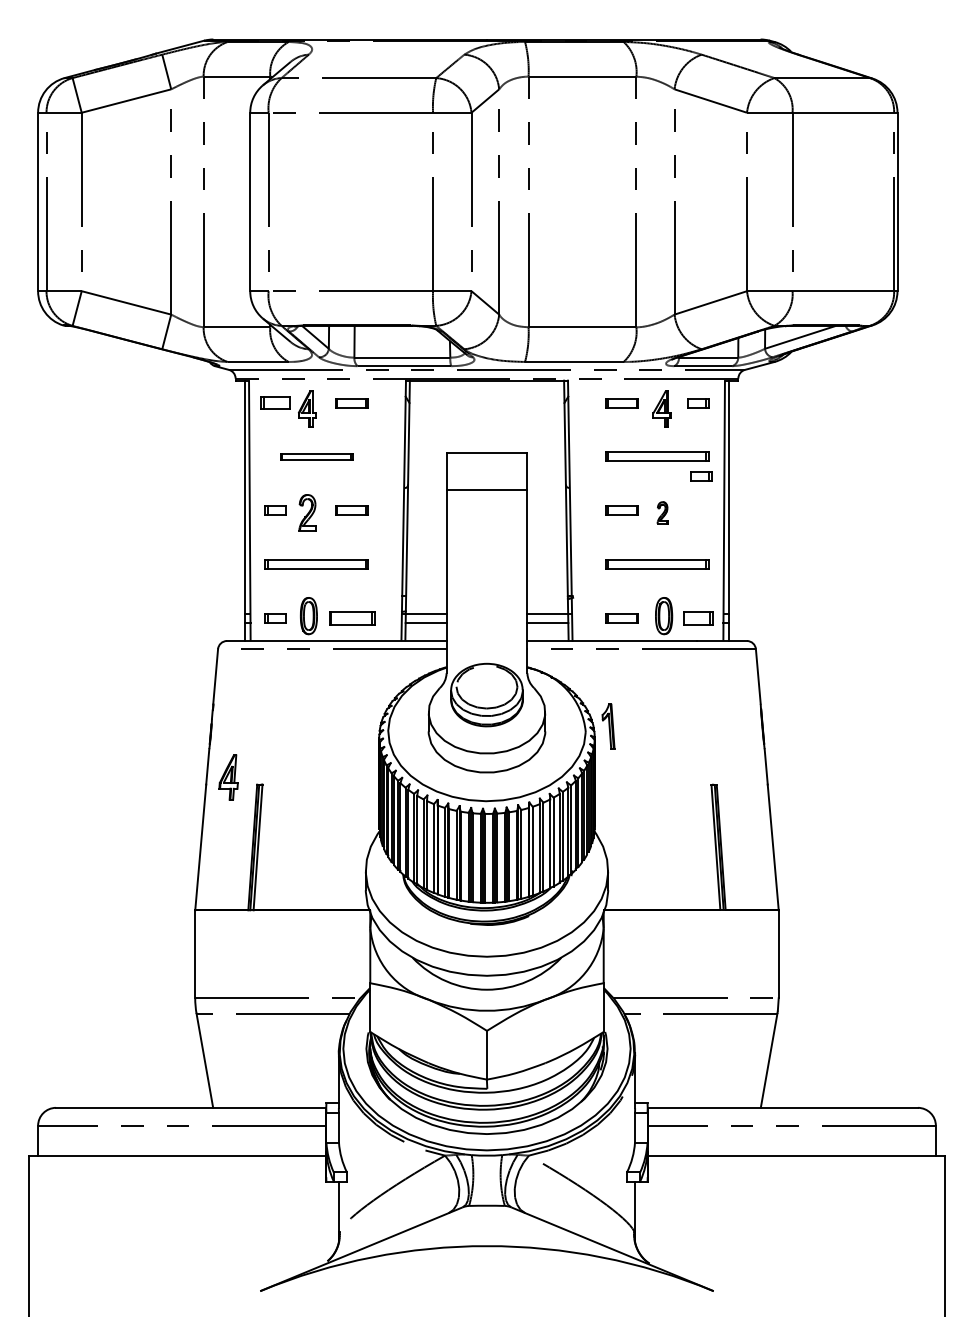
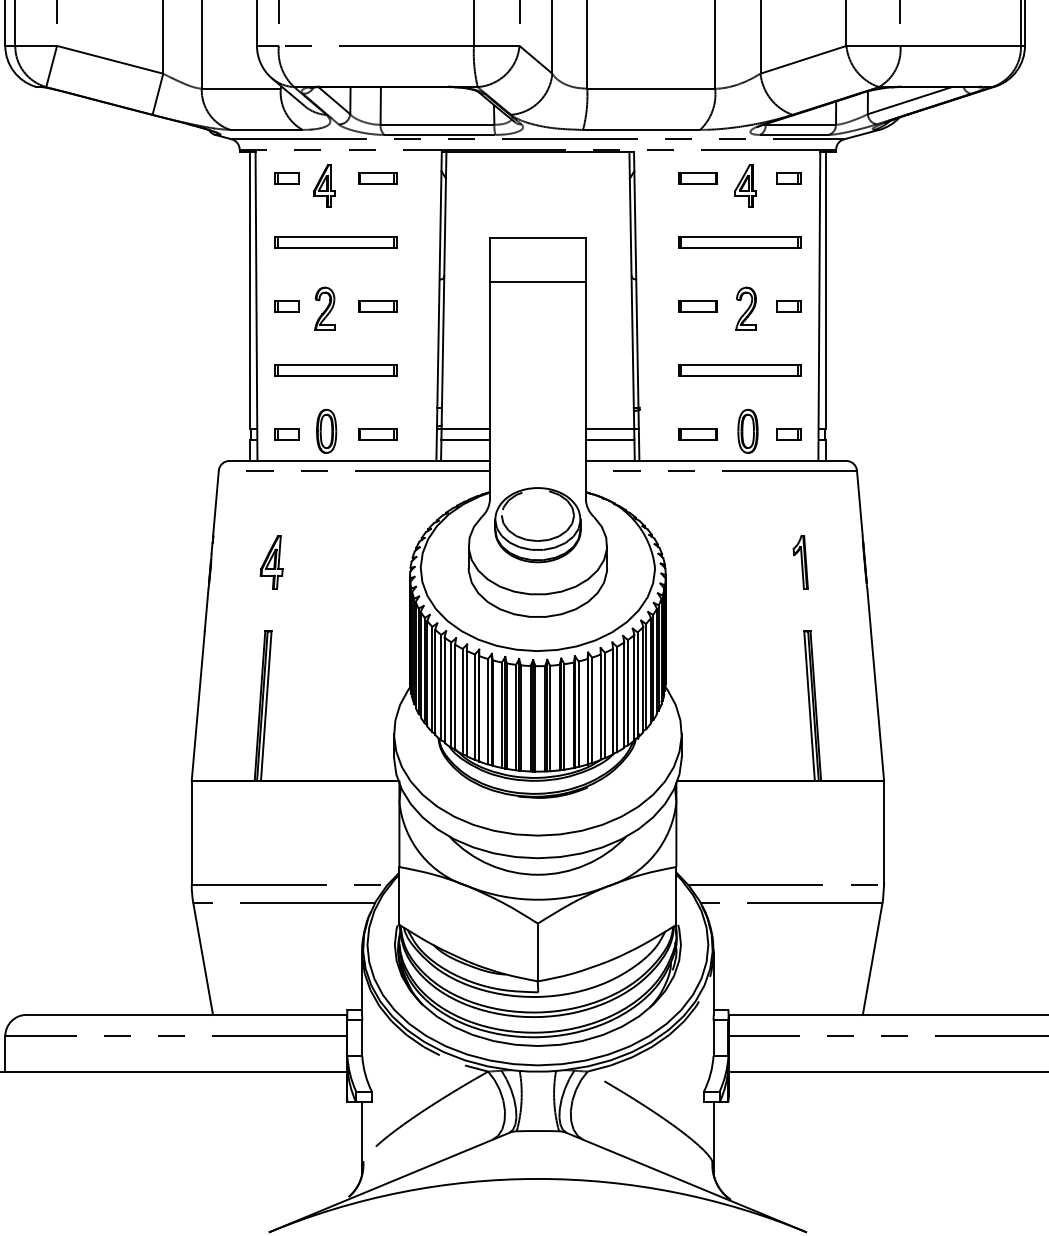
part: (275, 403) -> (286, 179), size x0.71
part: (316, 456) -> (335, 242), size x1.43
part: (701, 476) -> (788, 306), moved
part: (662, 512) -> (746, 308), size x1.67
part: (351, 618) -> (377, 434), size x0.71
part: (698, 618) -> (788, 434), size x0.71
part: (608, 726) -> (800, 562), moved
part: (228, 777) -> (271, 562), moved

